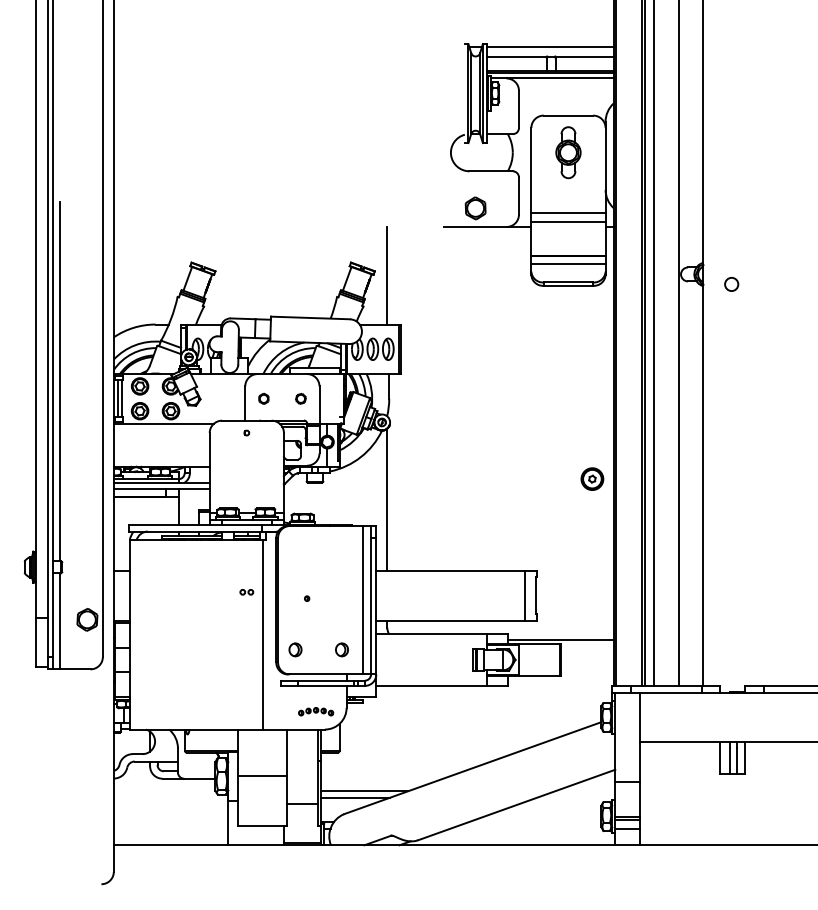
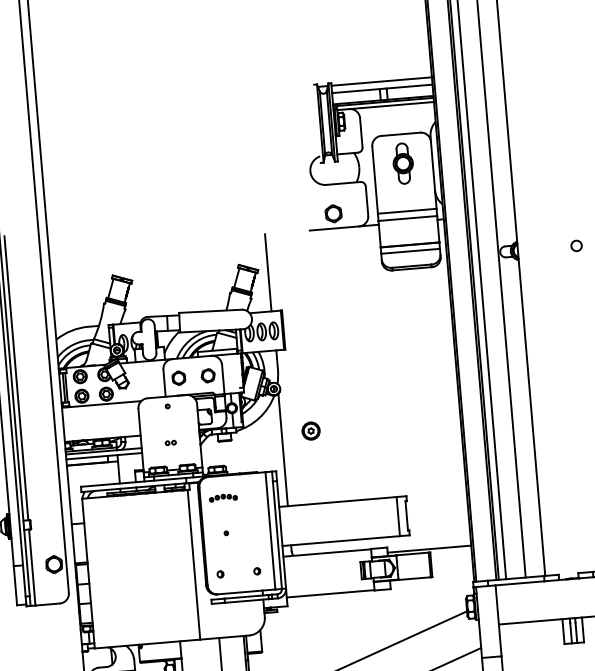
circle: (731, 283) -> (576, 245), moved
part: (263, 398) -> (178, 378), size x1.67
part: (300, 398) -> (207, 375), size x1.67
part: (592, 478) -> (311, 430), moved
part: (246, 592) -> (170, 443), moved
part: (295, 649) -> (220, 574), size x0.62
part: (341, 649) -> (256, 571), size x0.62
part: (316, 711) -> (223, 497), moved

